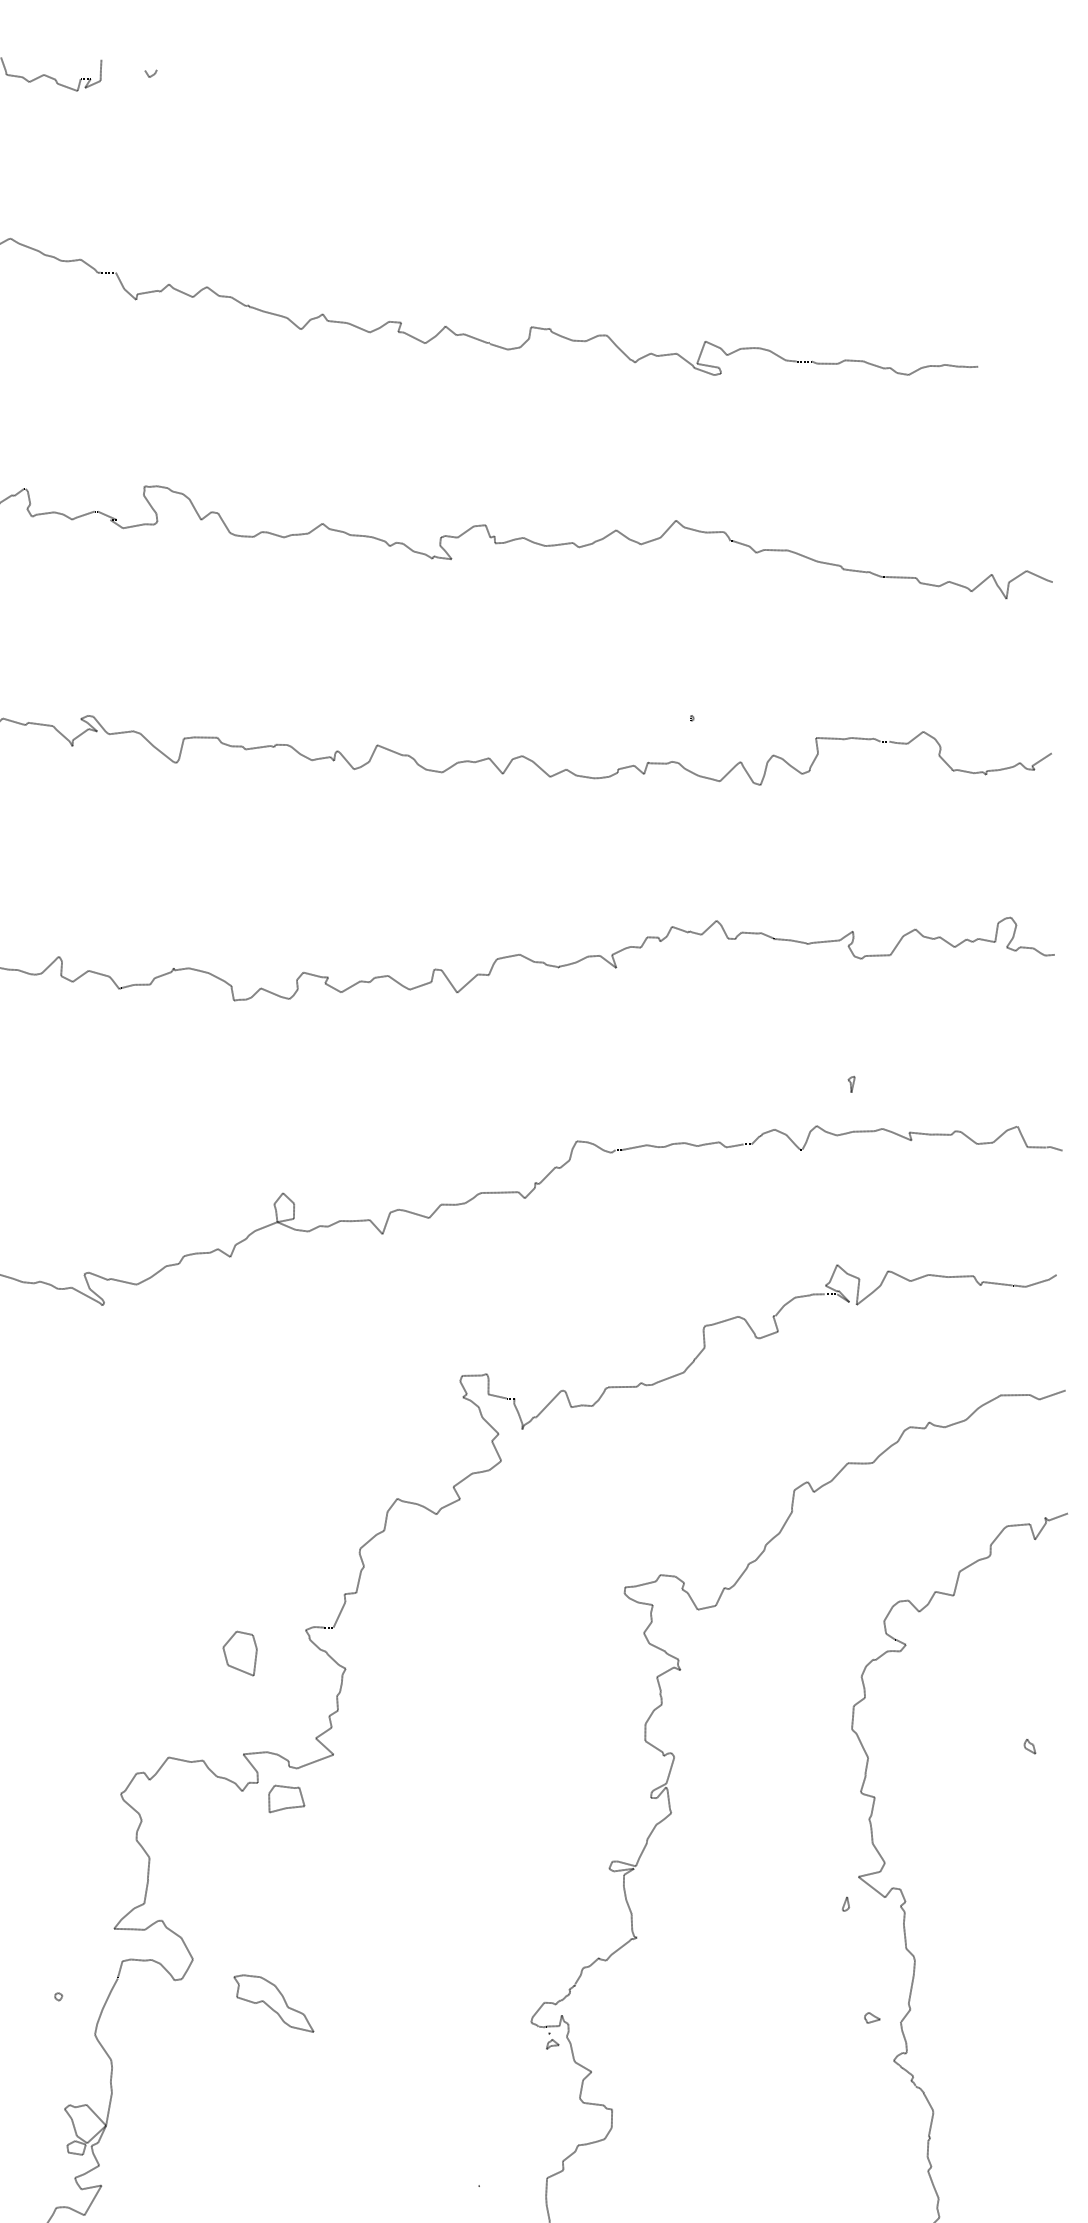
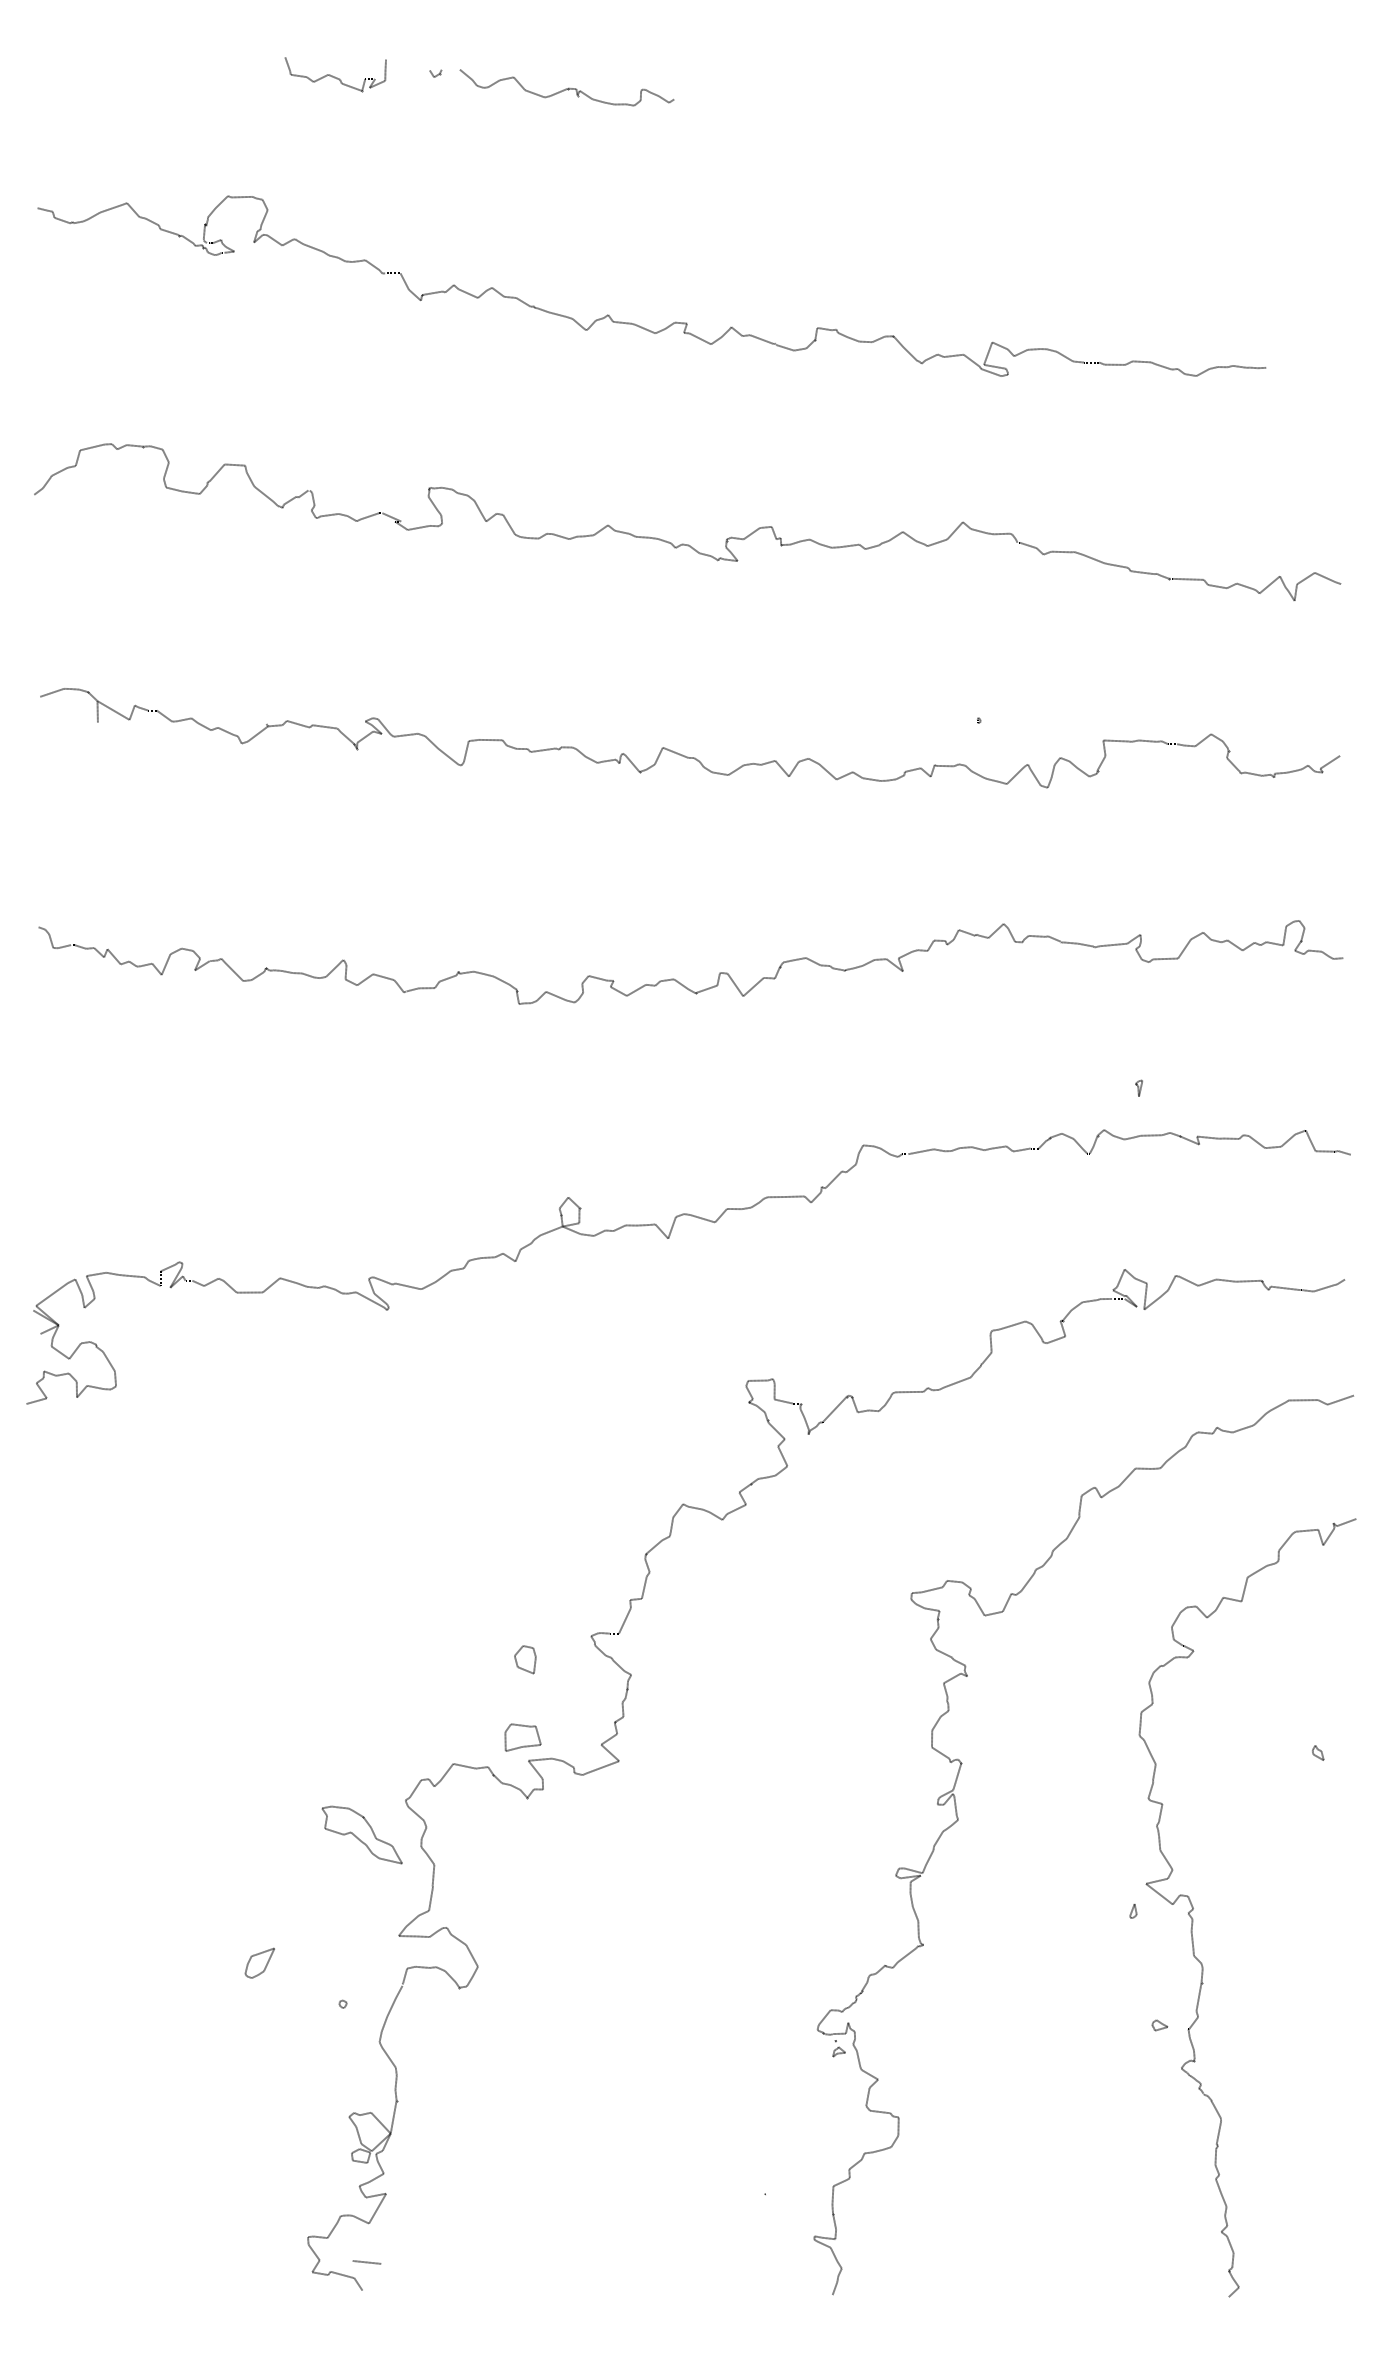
curve: (281, 88) -> (566, 88), added
part: (240, 1653) -> (525, 1659), size x0.62
part: (286, 1798) -> (522, 1737), moved
part: (273, 2003) -> (361, 1834), moved

